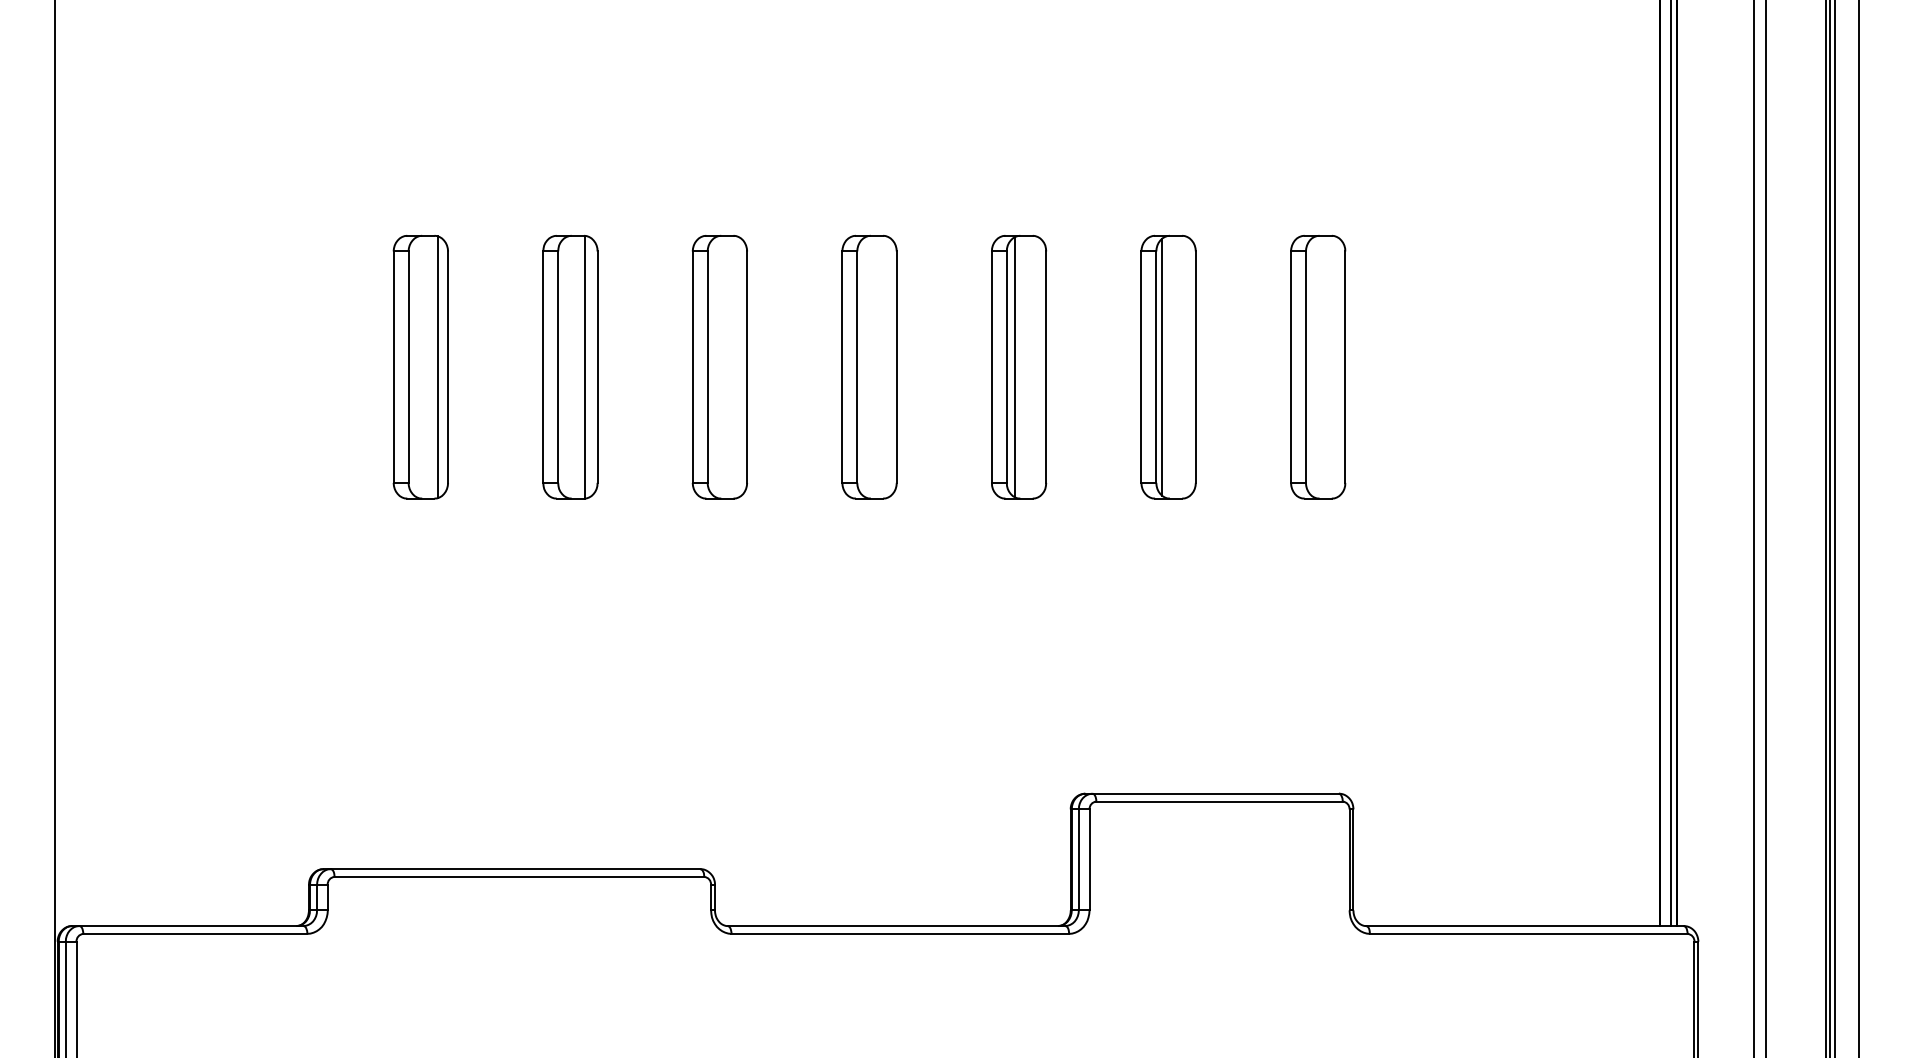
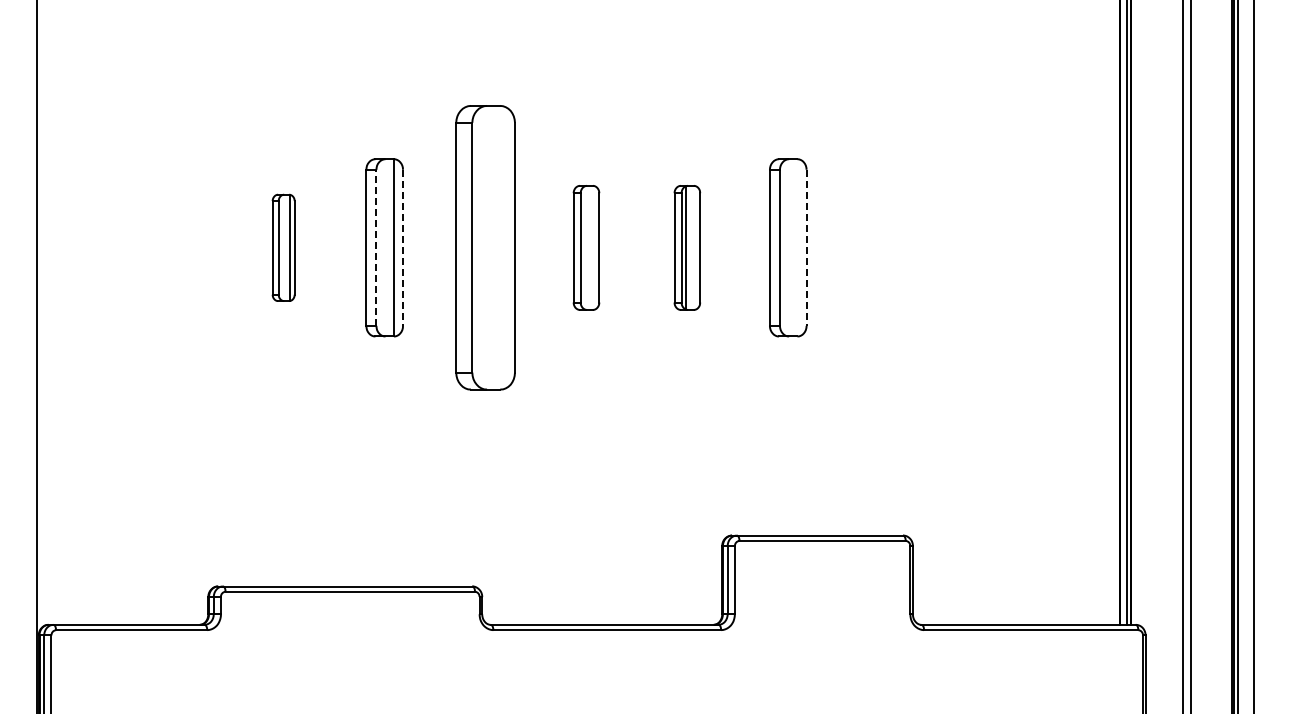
part: (420, 366) -> (283, 247), size x0.6
line: (558, 366) -> (376, 247), solid -> dashed
part: (719, 366) -> (485, 247), size x1.6
part: (869, 366) -> (586, 247), size x0.7
part: (1019, 366) -> (687, 247), size x0.7
line: (1163, 366) -> (784, 247), removed
part: (1318, 366) -> (889, 247), removed
line: (598, 368) -> (403, 248), solid -> dashed
line: (1195, 368) -> (806, 248), solid -> dashed

